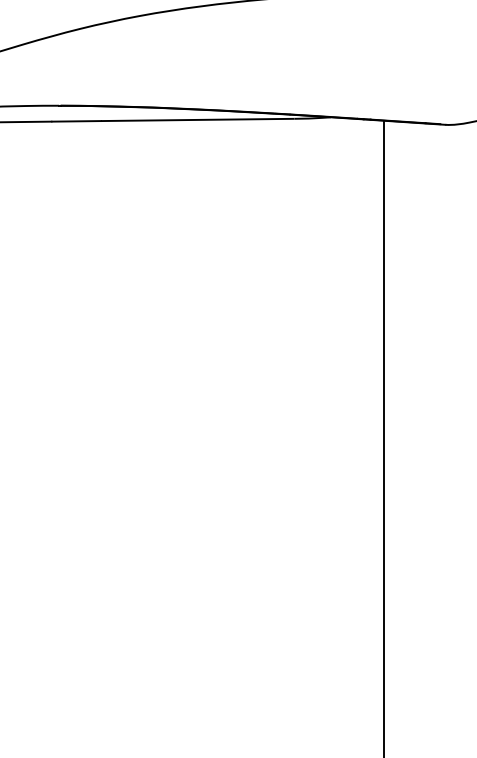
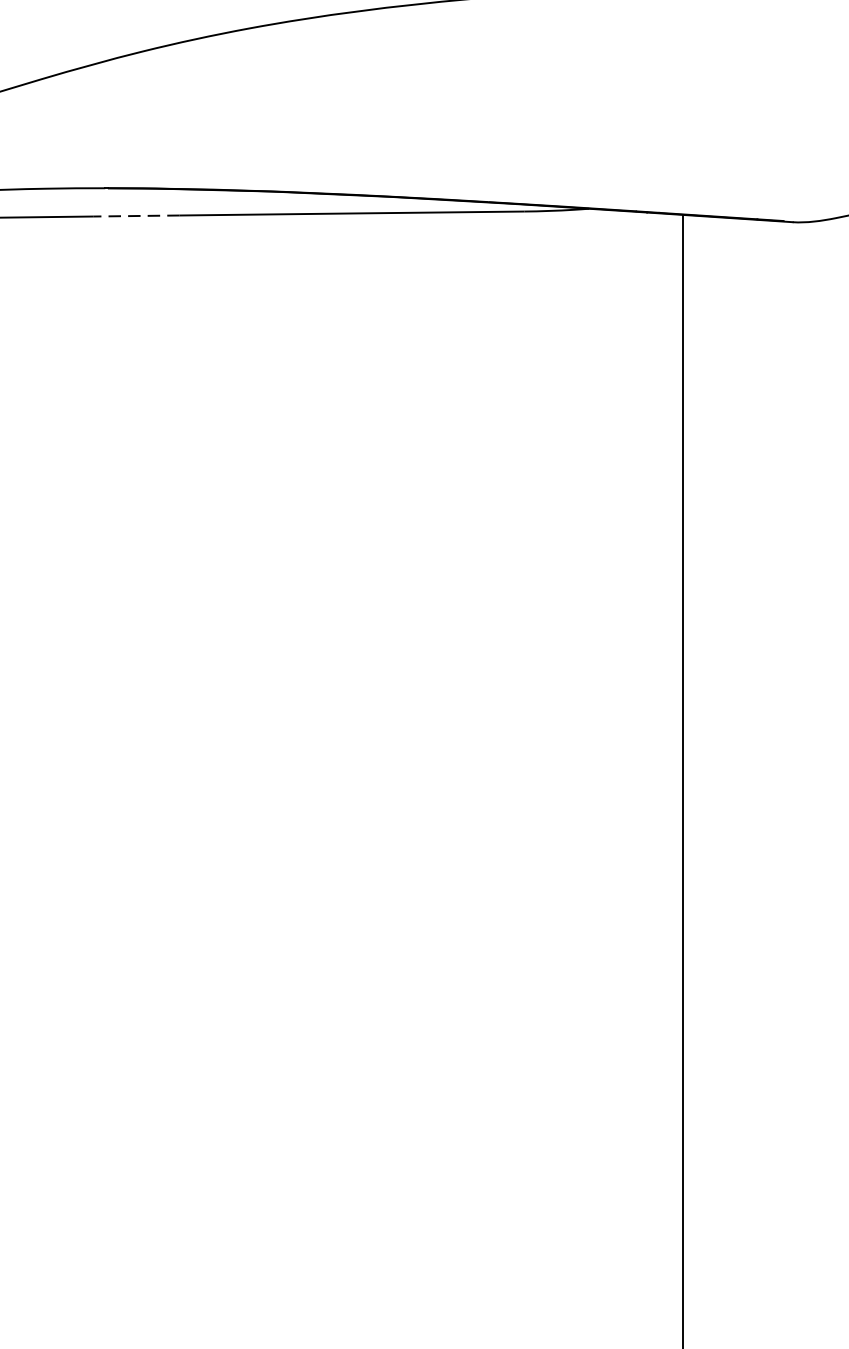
line: (76, 121) -> (136, 216), solid -> dashed

